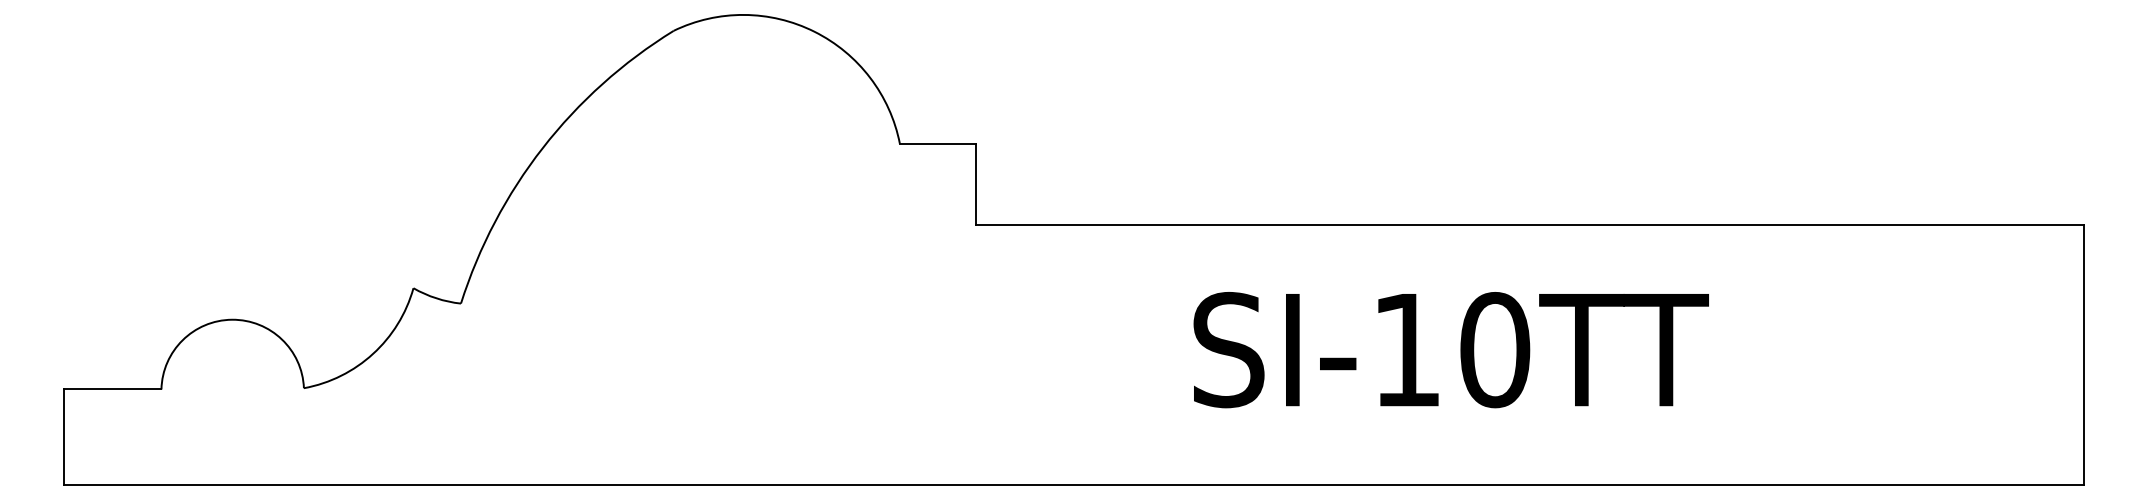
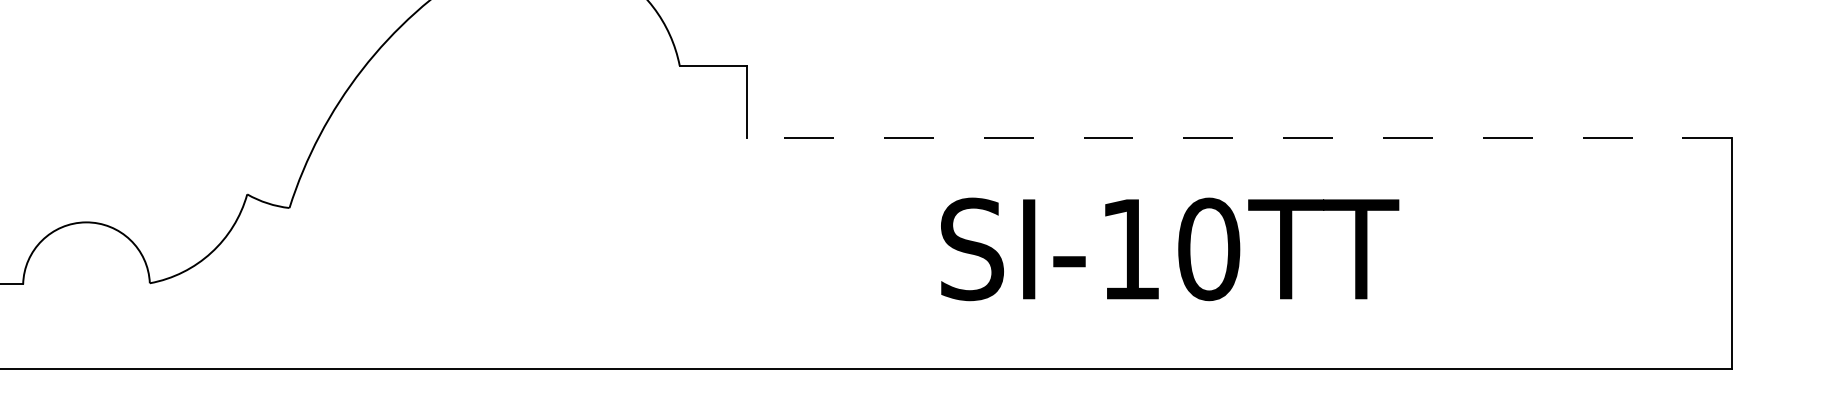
line: (1529, 225) -> (1239, 138), solid -> dashed

